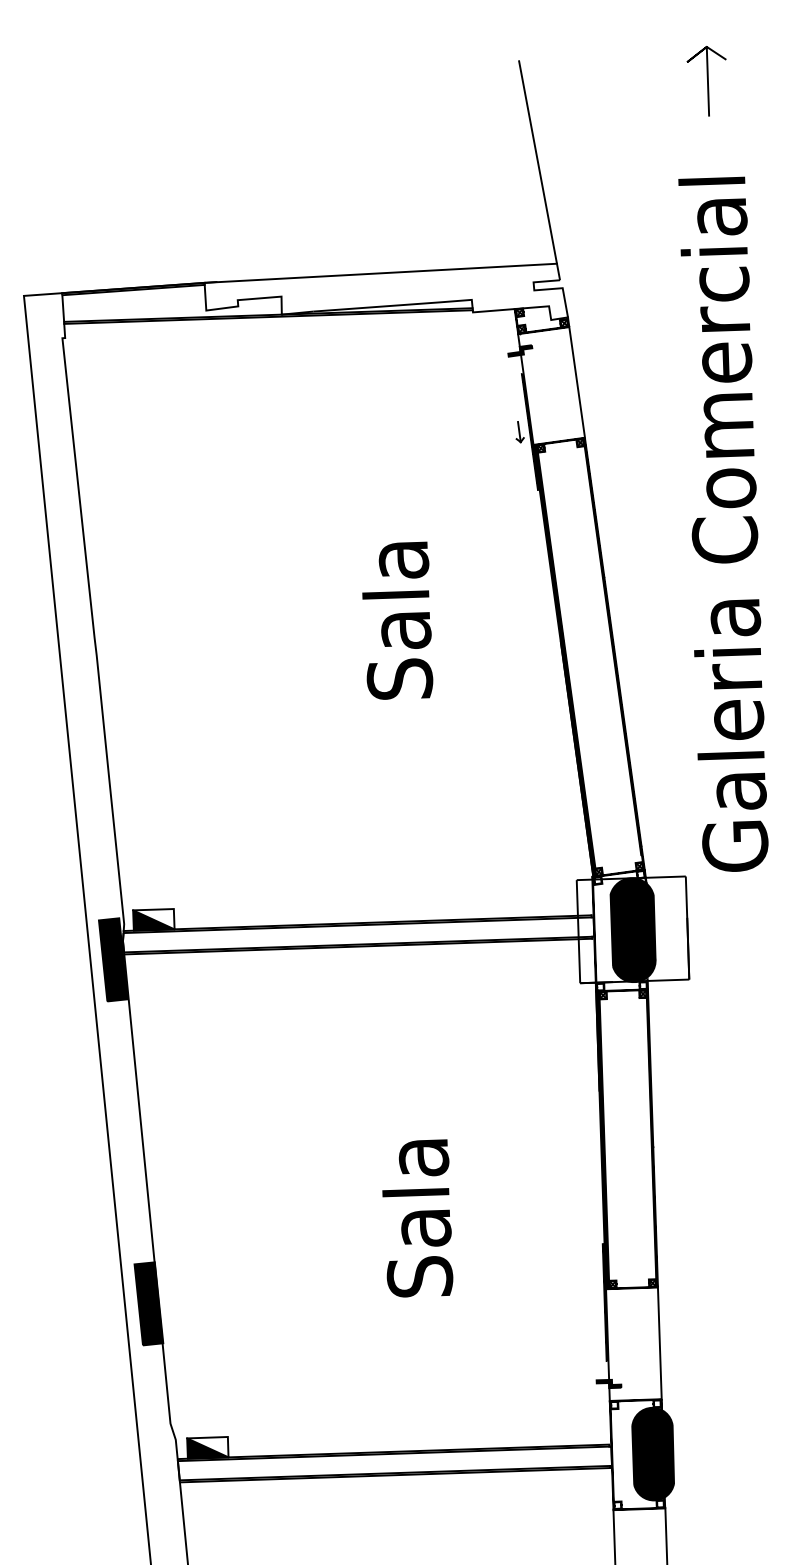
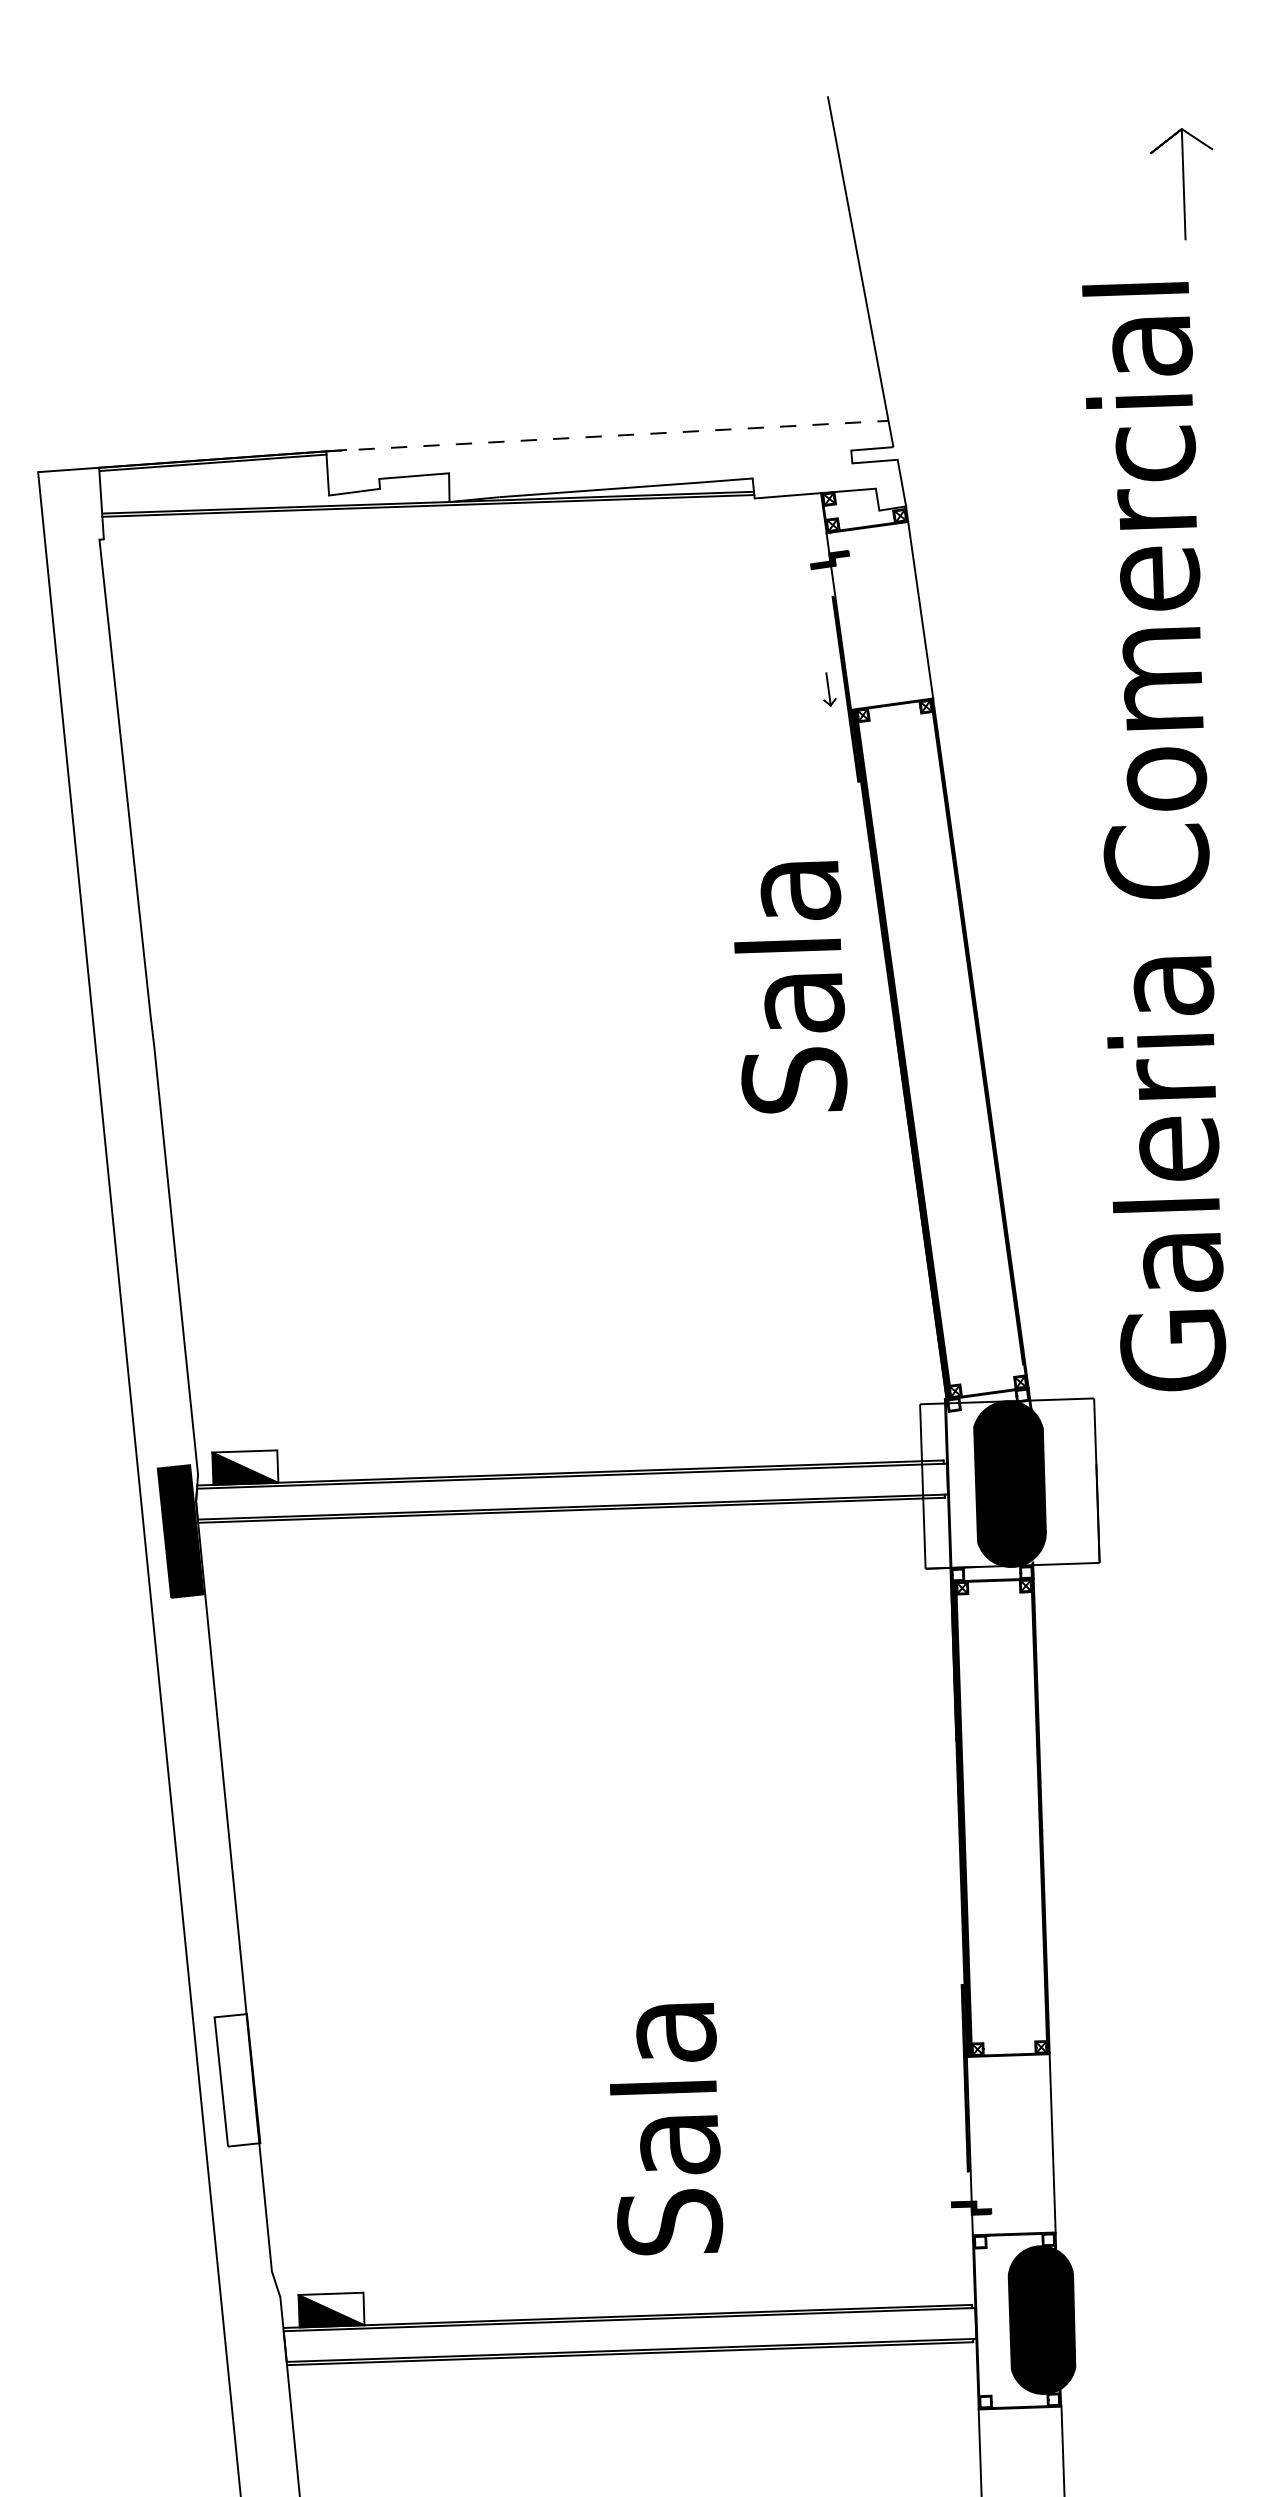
line: (707, 81) -> (1182, 184), moved
line: (380, 273) -> (606, 436), solid -> dashed
text: (397, 620) -> (790, 986), moved
text: (417, 1218) -> (666, 2129), moved
fill: (148, 1303) -> (236, 2079), removed

